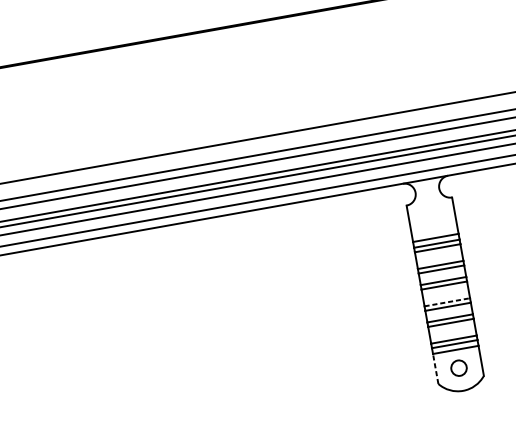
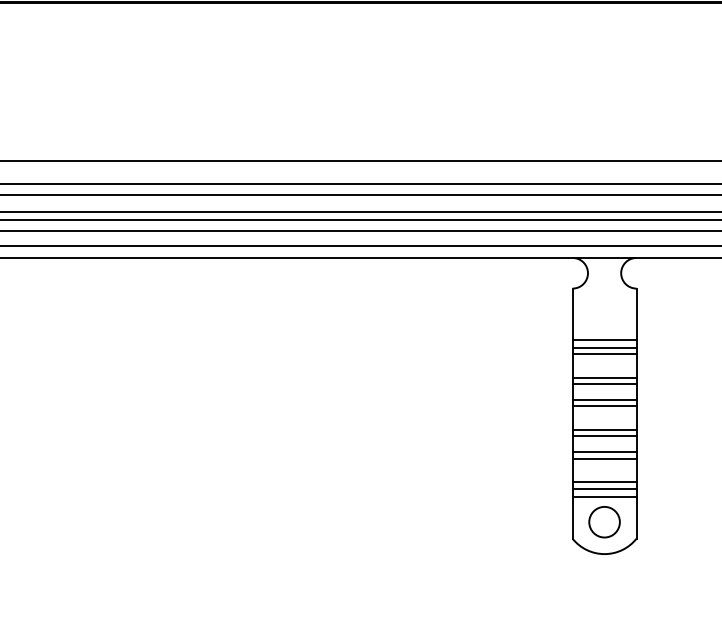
line: (447, 302) -> (604, 429), dashed -> solid
line: (435, 368) -> (572, 517), dashed -> solid
circle: (459, 368) -> (604, 522), size x1.43

